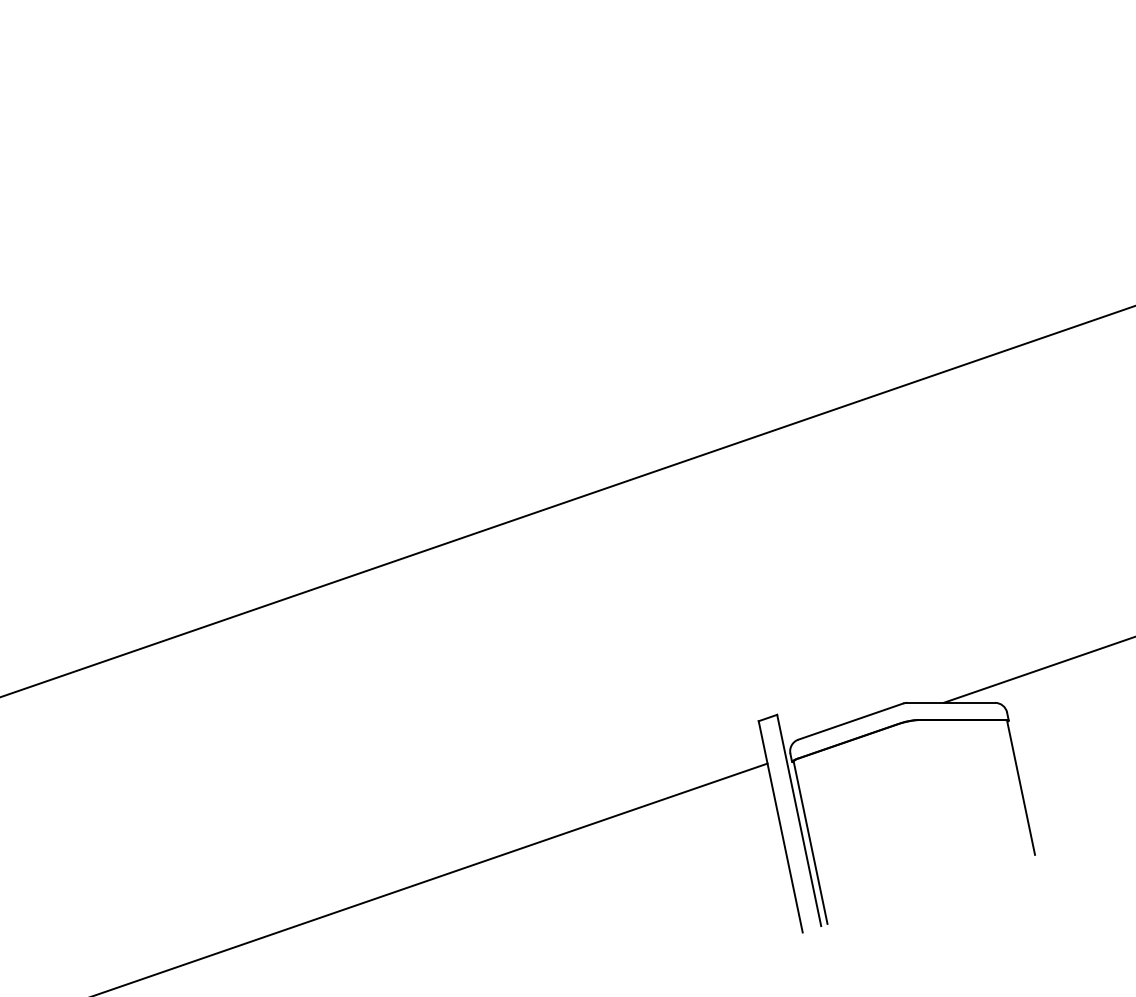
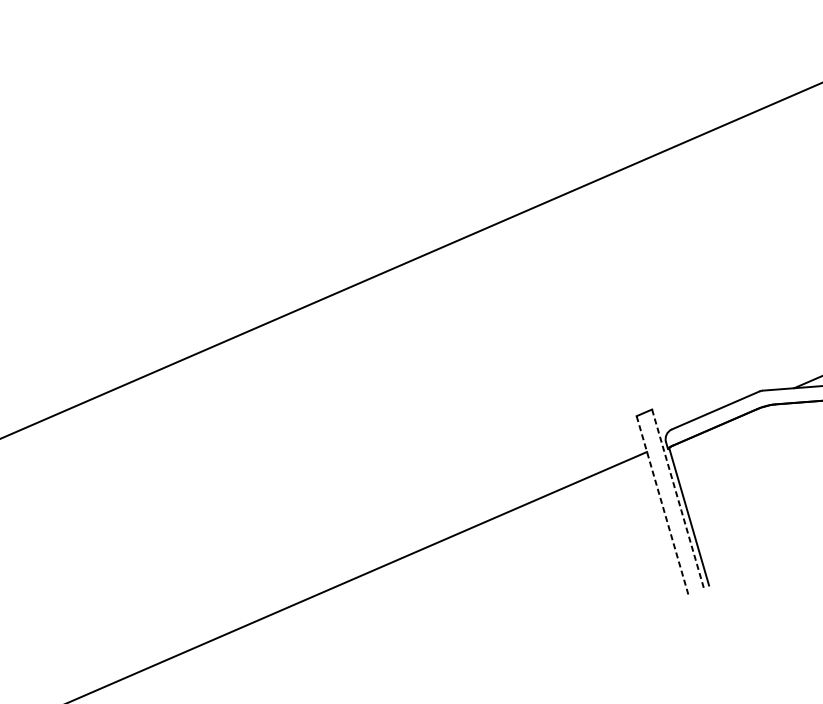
line: (799, 820) -> (678, 498), solid -> dashed
line: (780, 826) -> (662, 505), solid -> dashed

